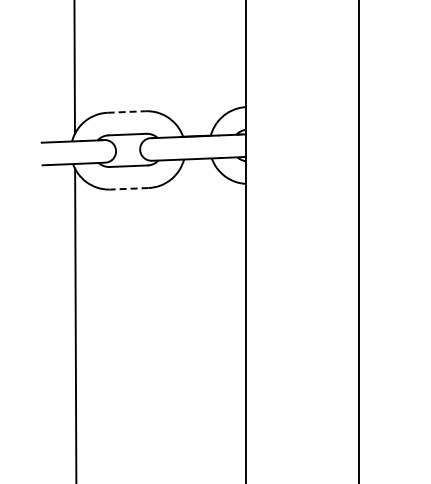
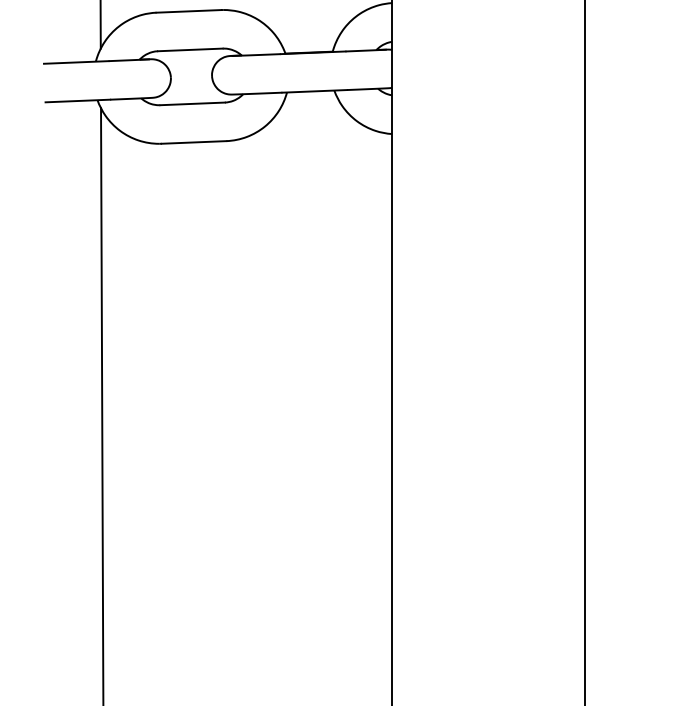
line: (126, 112) -> (188, 12), dashed -> solid
line: (129, 188) -> (193, 141), dashed -> solid

